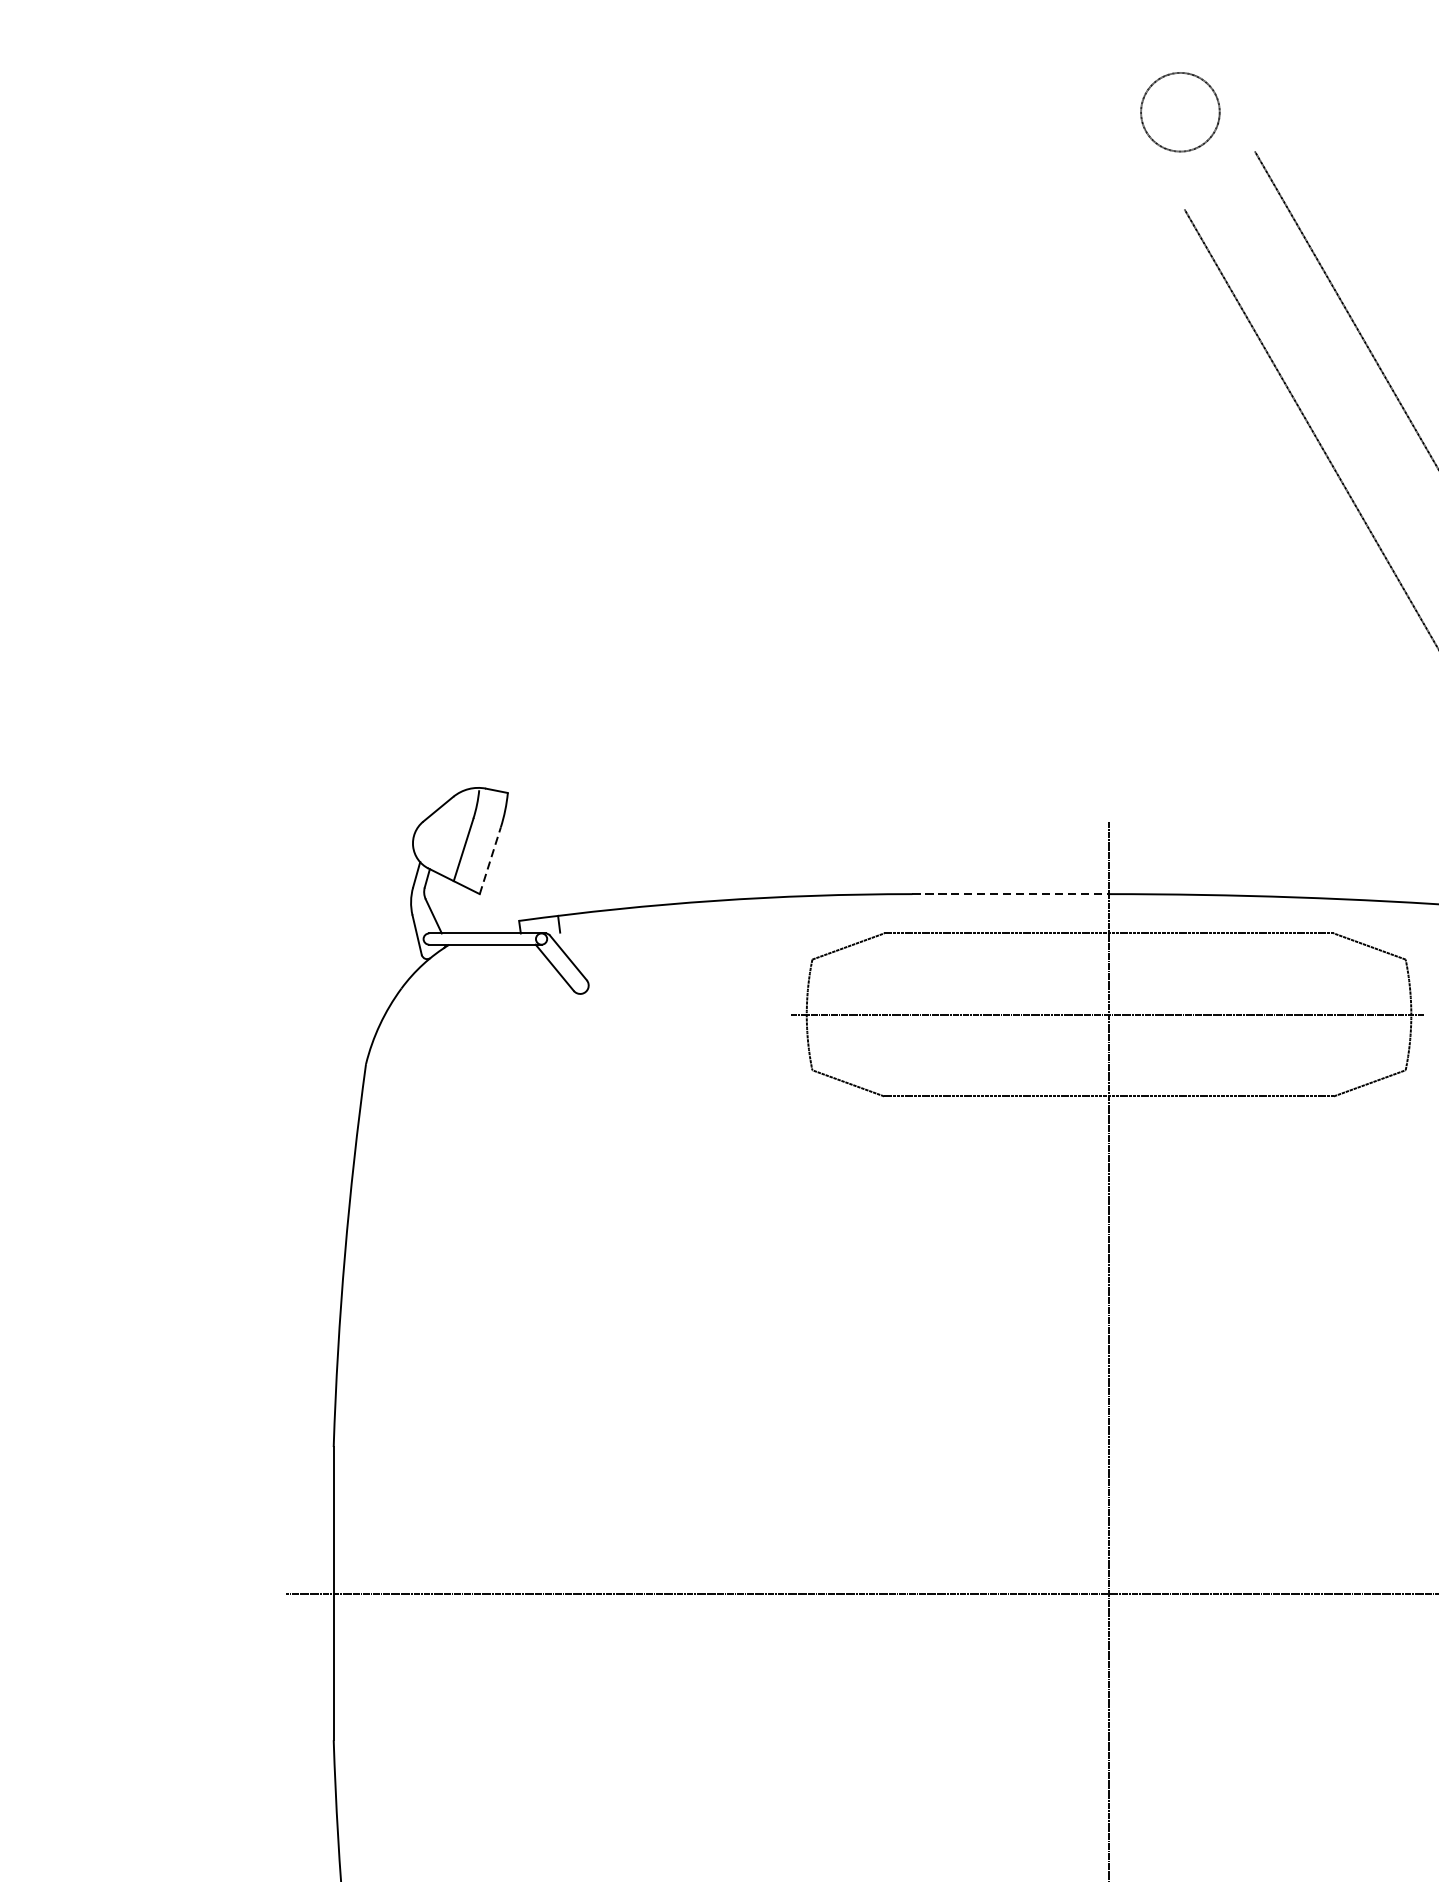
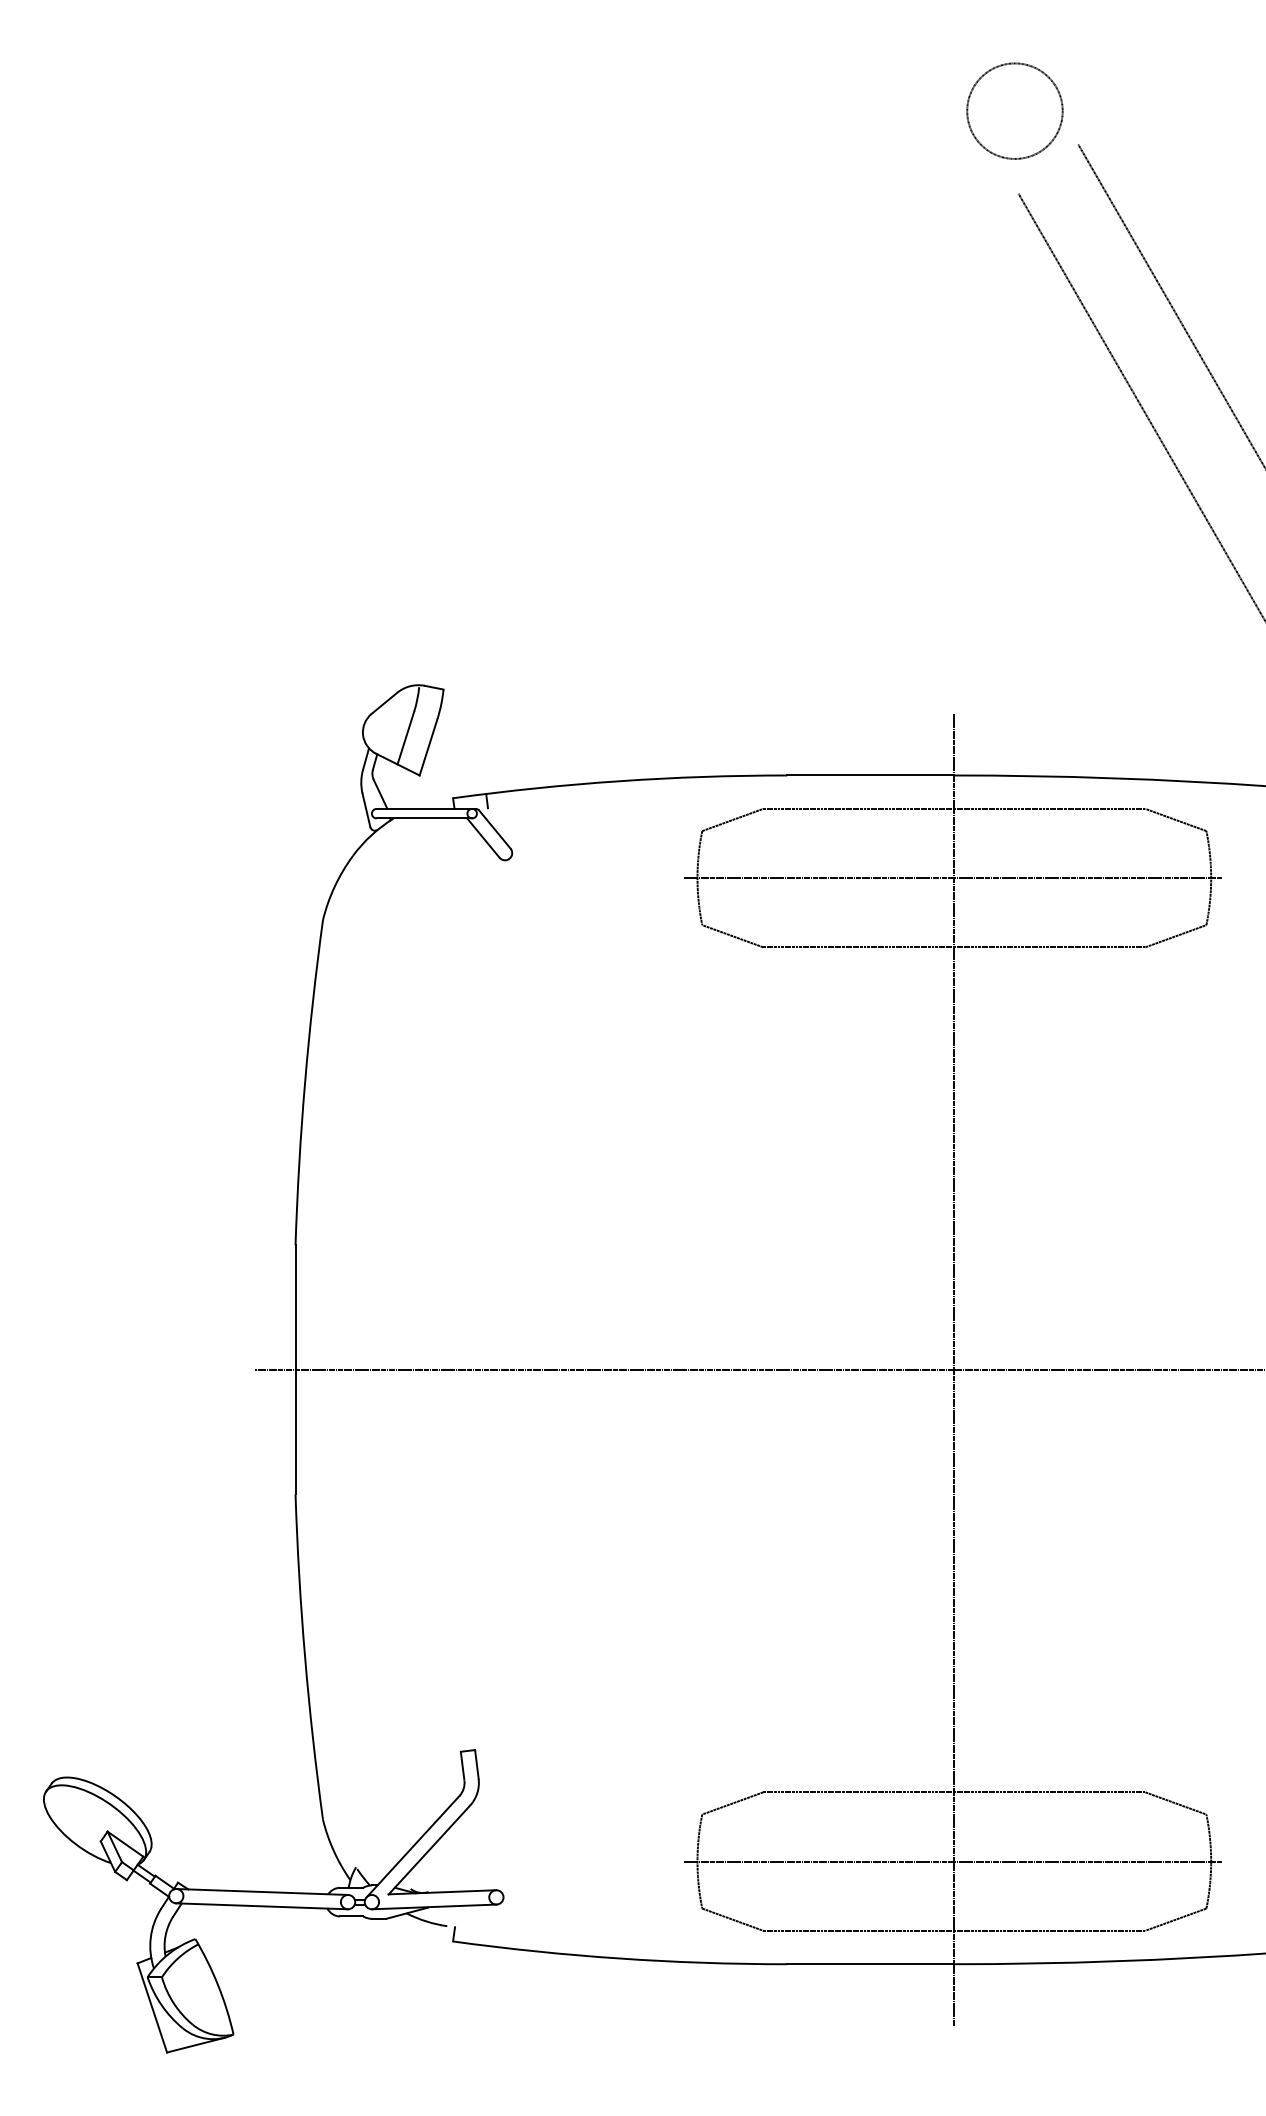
circle: (1179, 111) -> (1014, 110), size x1.43
line: (490, 861) -> (428, 747), dashed -> solid
line: (1010, 894) -> (870, 775), dashed -> solid

